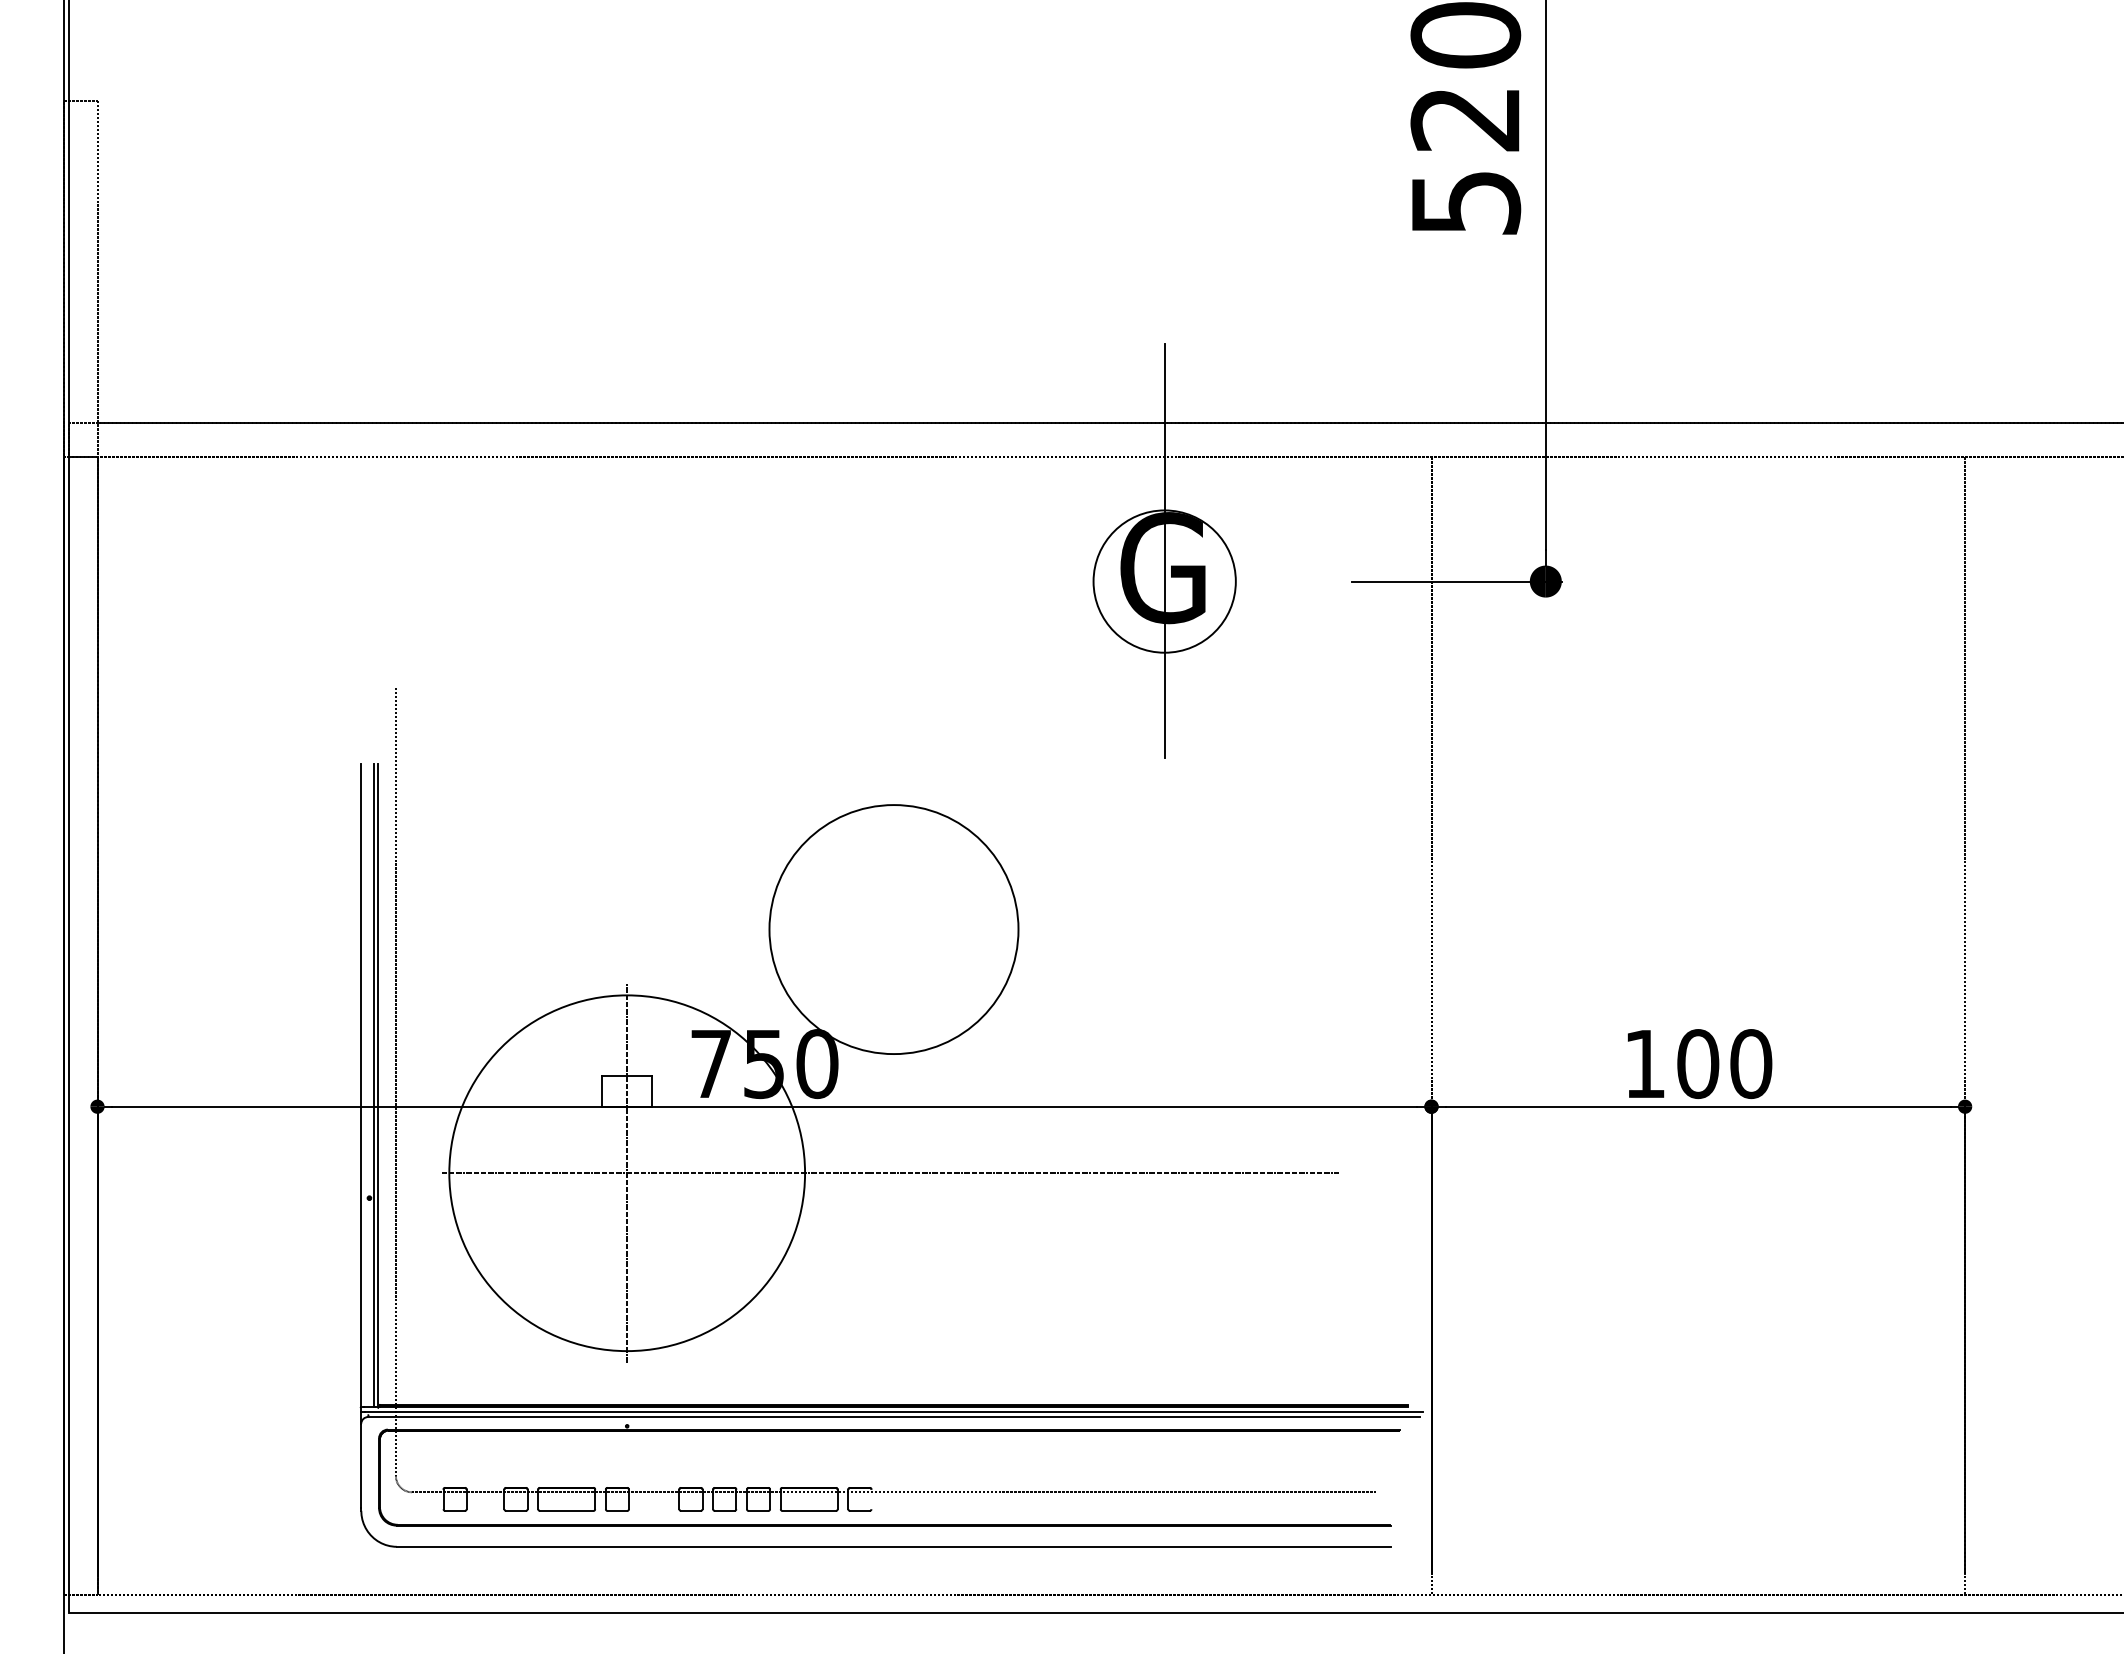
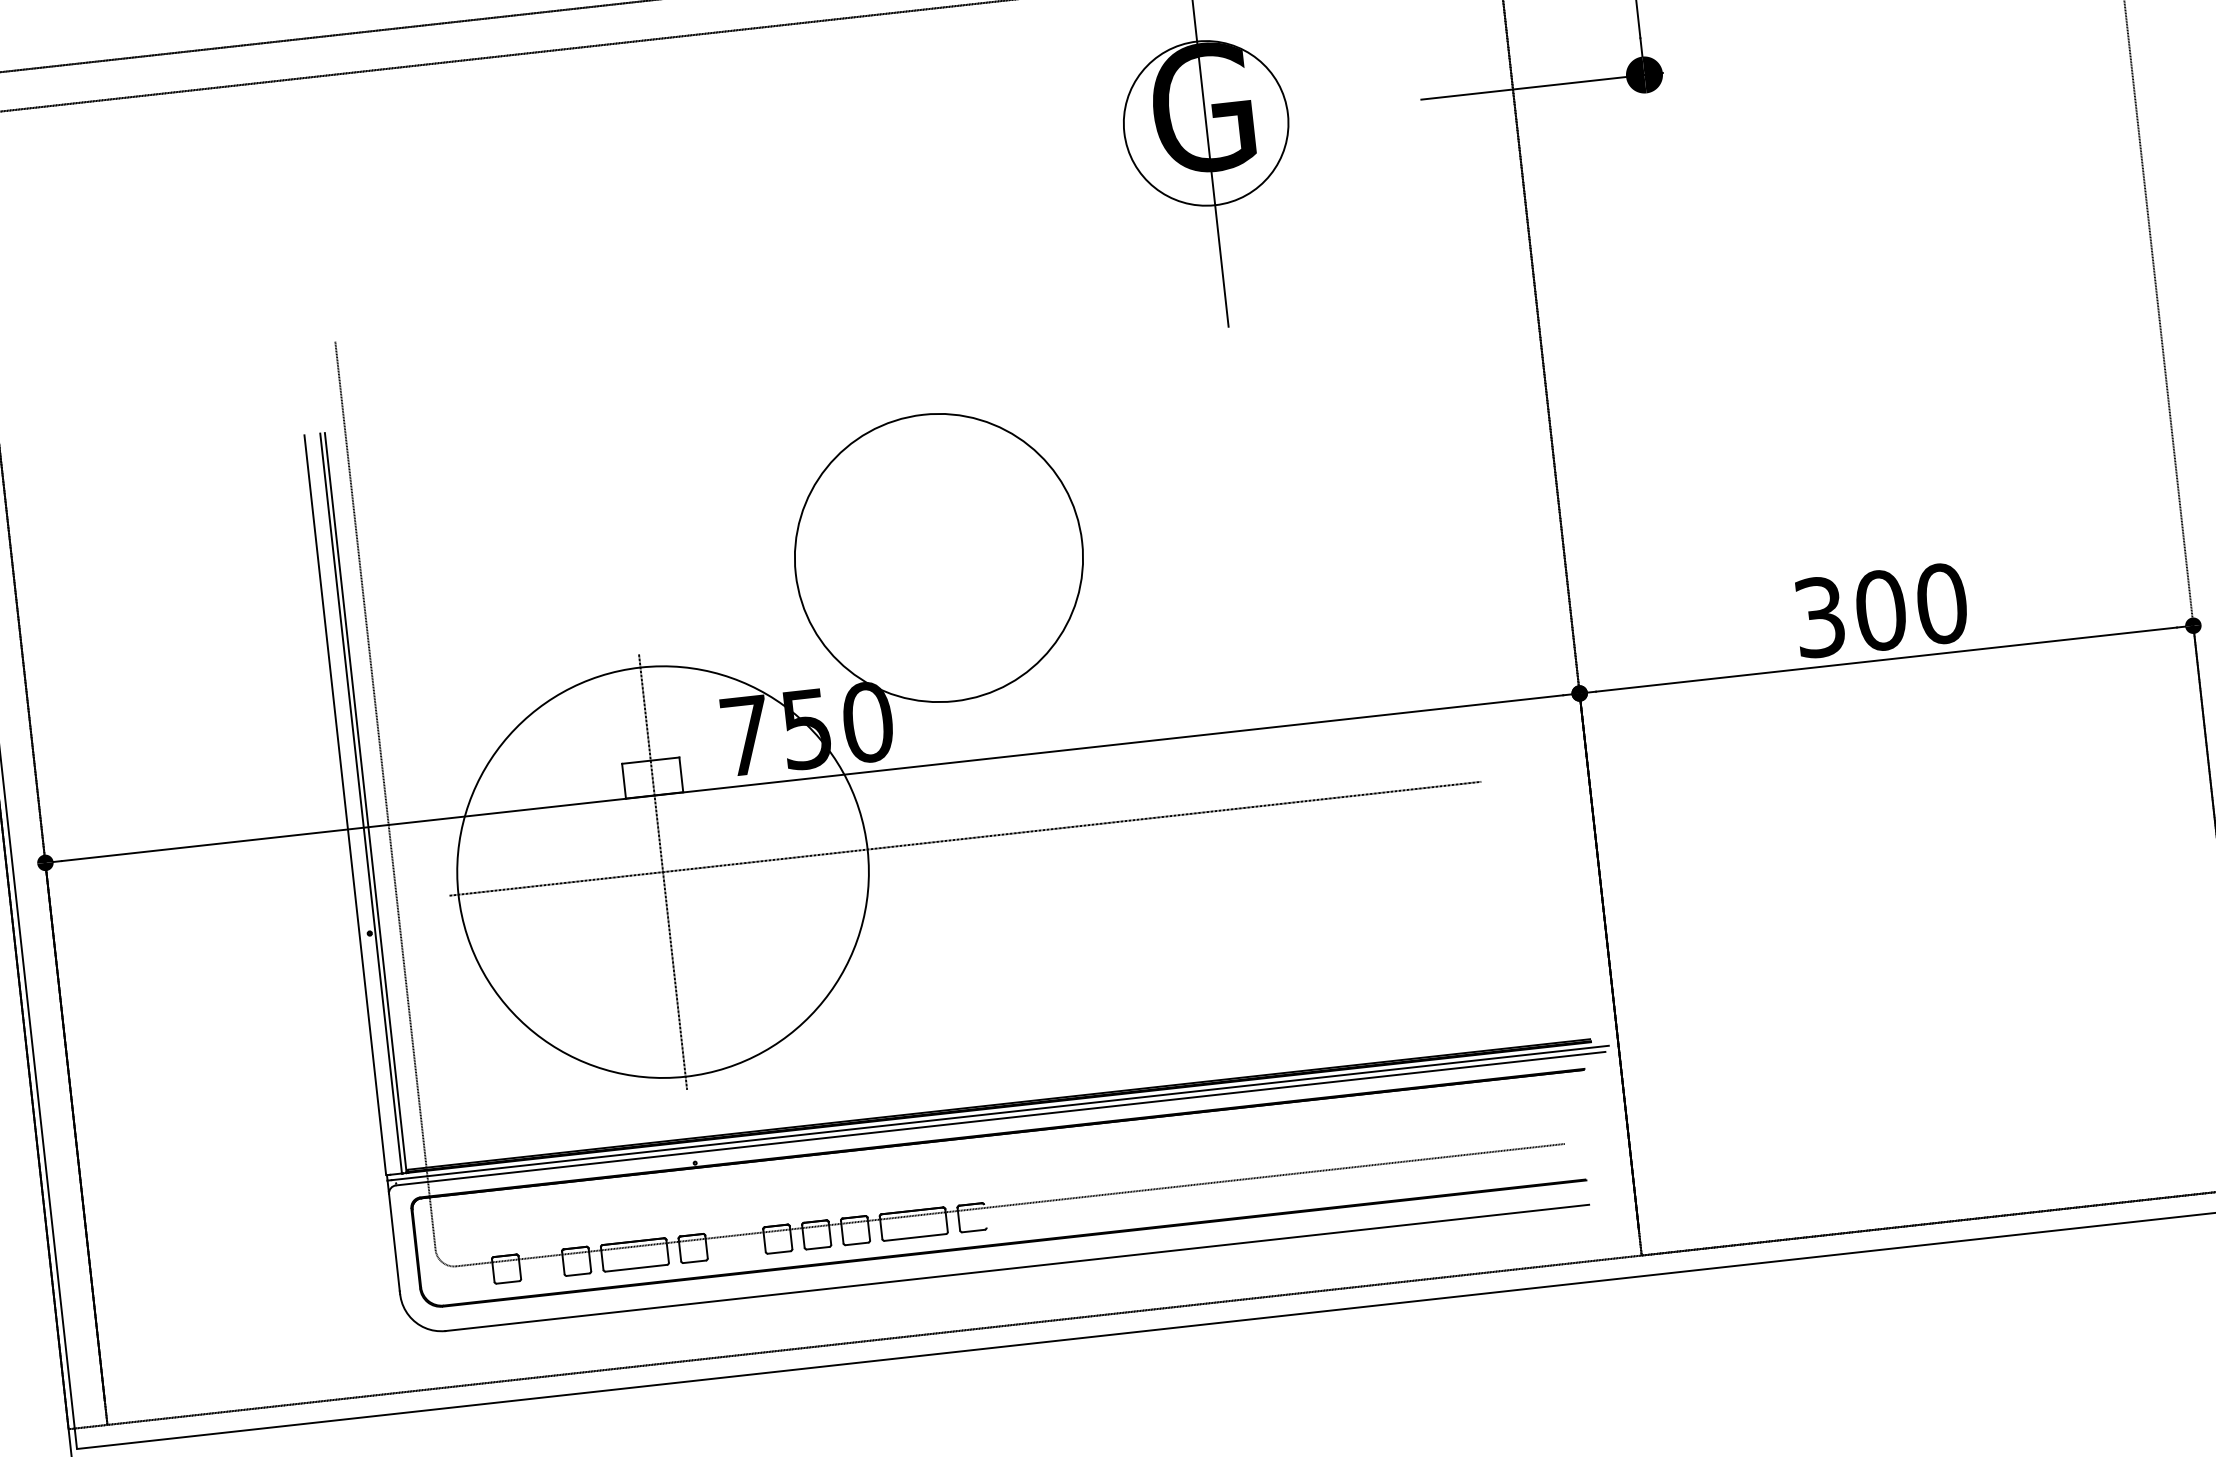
text: (1645, 1064) -> (1820, 617), 100 -> 300

